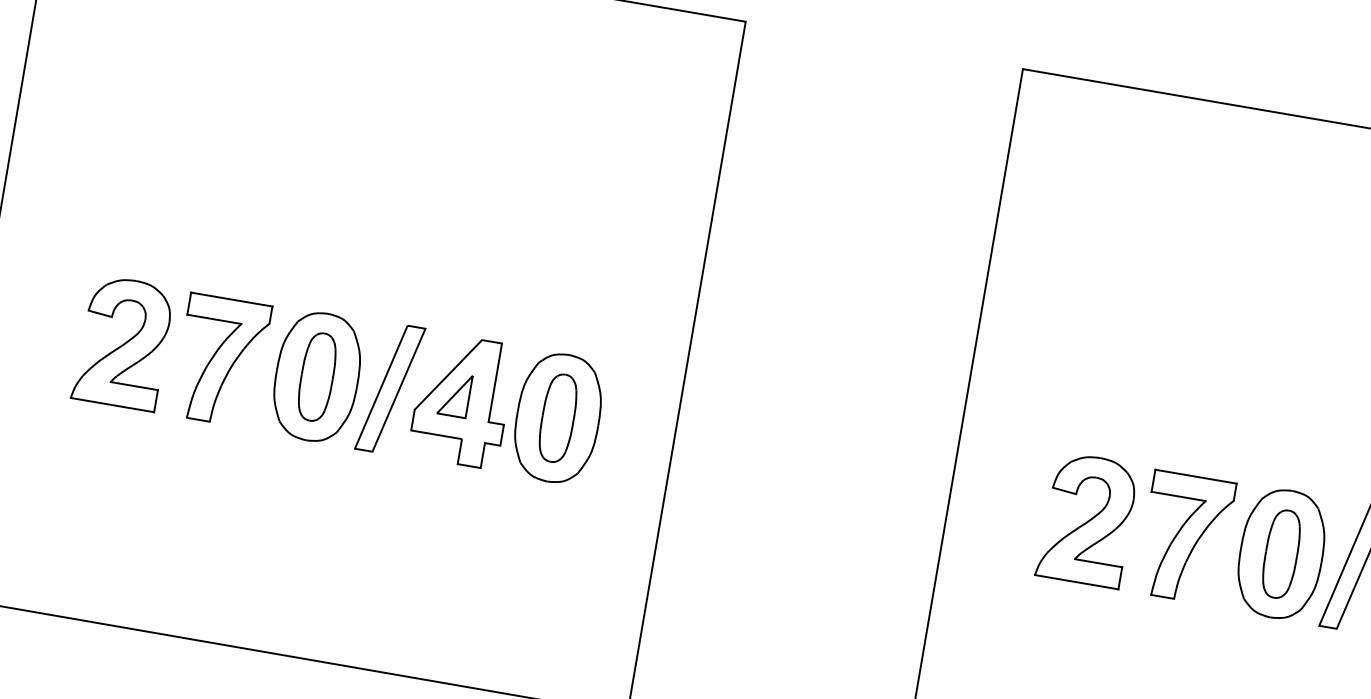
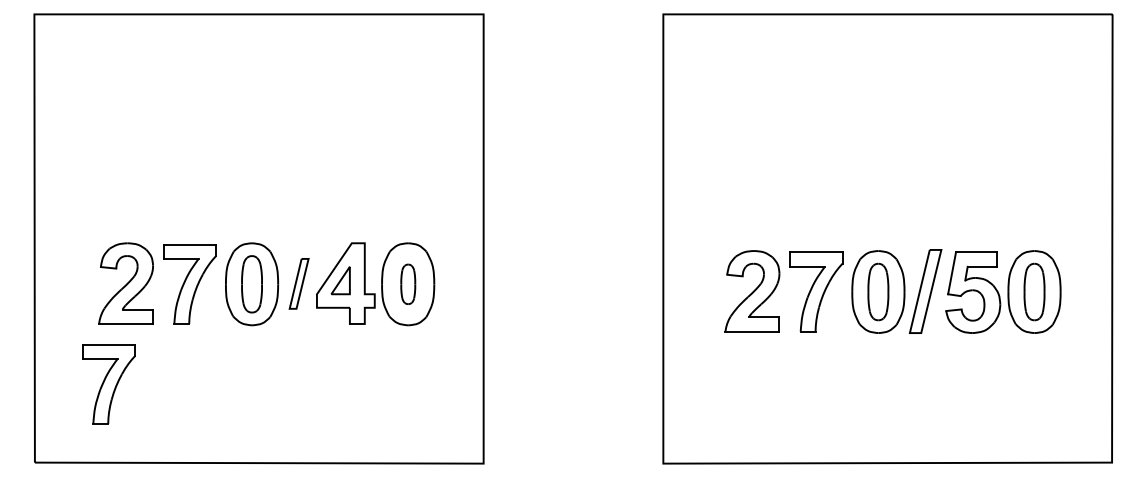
part: (389, 388) -> (298, 283), size x0.6
part: (558, 418) -> (408, 284), size x0.7
part: (69, 493) -> (108, 384), added

